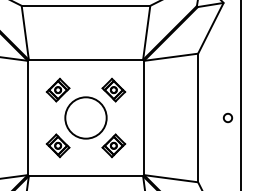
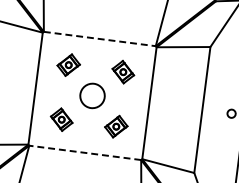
line: (86, 59) -> (100, 38), solid -> dashed
circle: (85, 117) -> (92, 95), size x0.6
line: (85, 176) -> (84, 153), solid -> dashed

